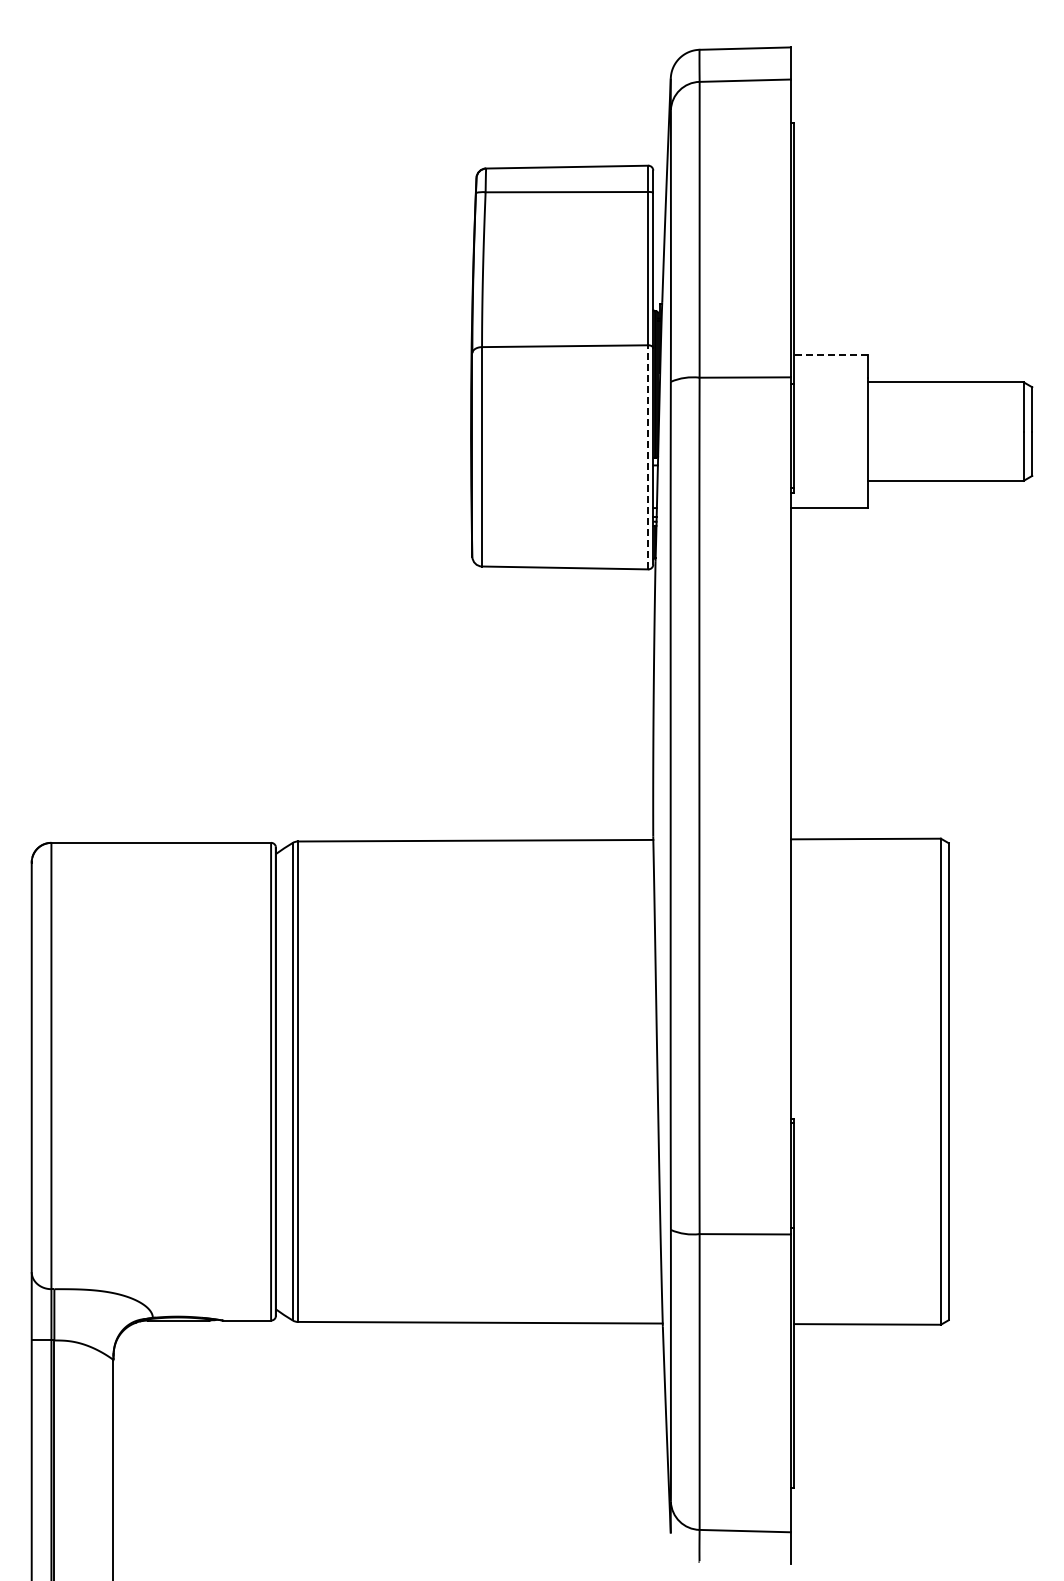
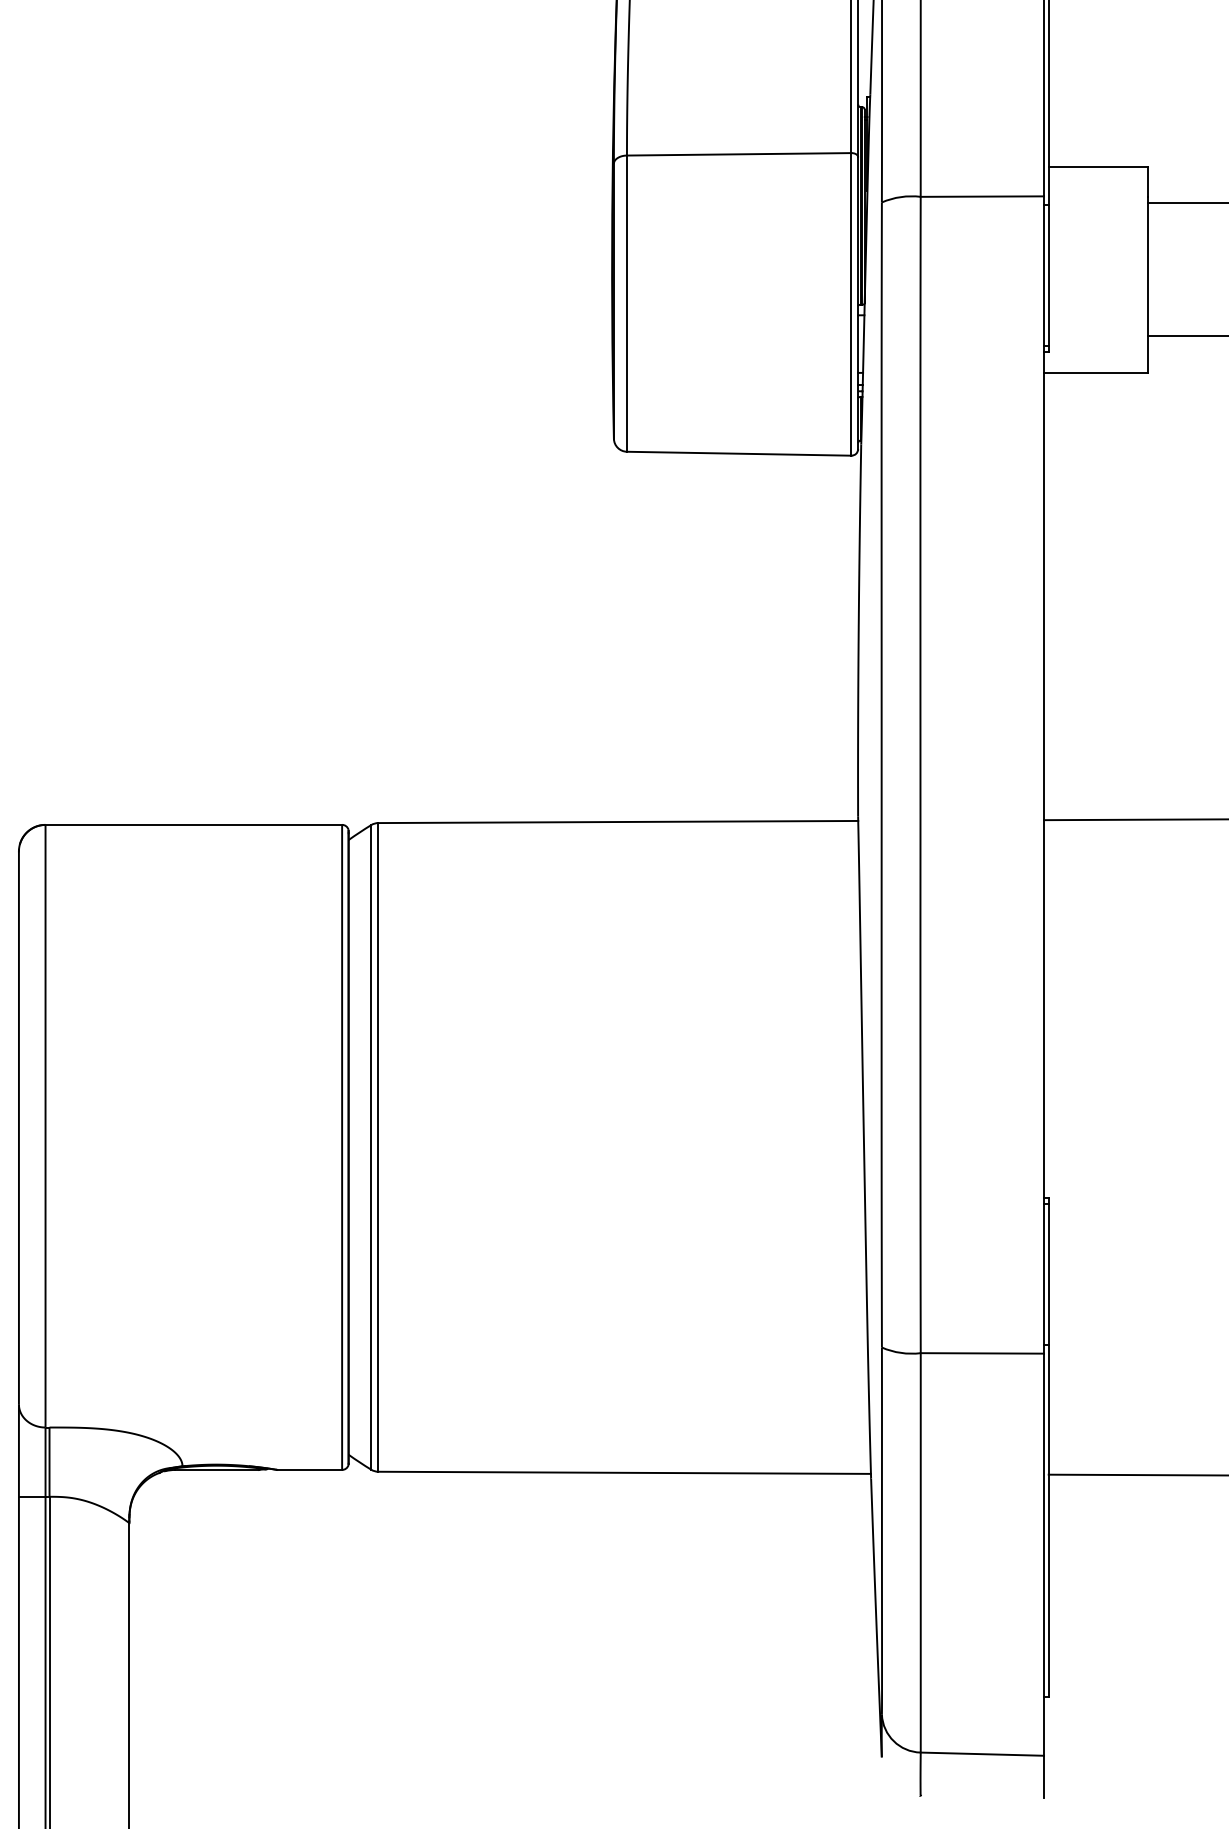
line: (831, 355) -> (1098, 166), dashed -> solid
line: (648, 456) -> (851, 303), dashed -> solid

